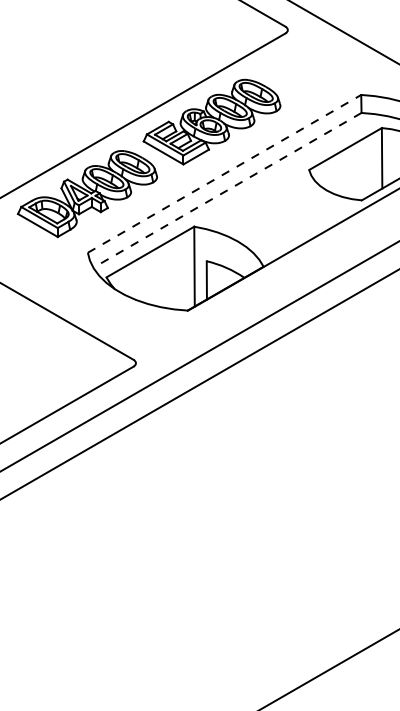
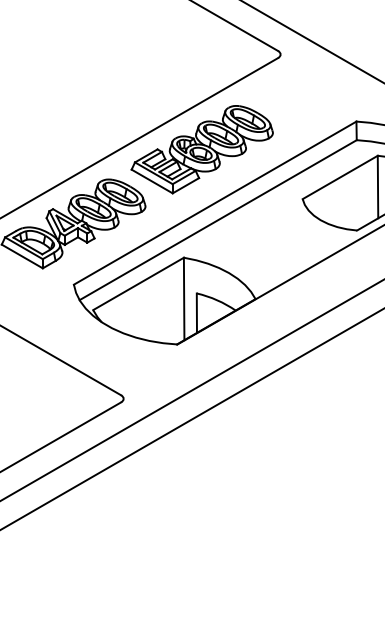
line: (224, 173) -> (215, 202), dashed -> solid
line: (227, 190) -> (218, 220), dashed -> solid

